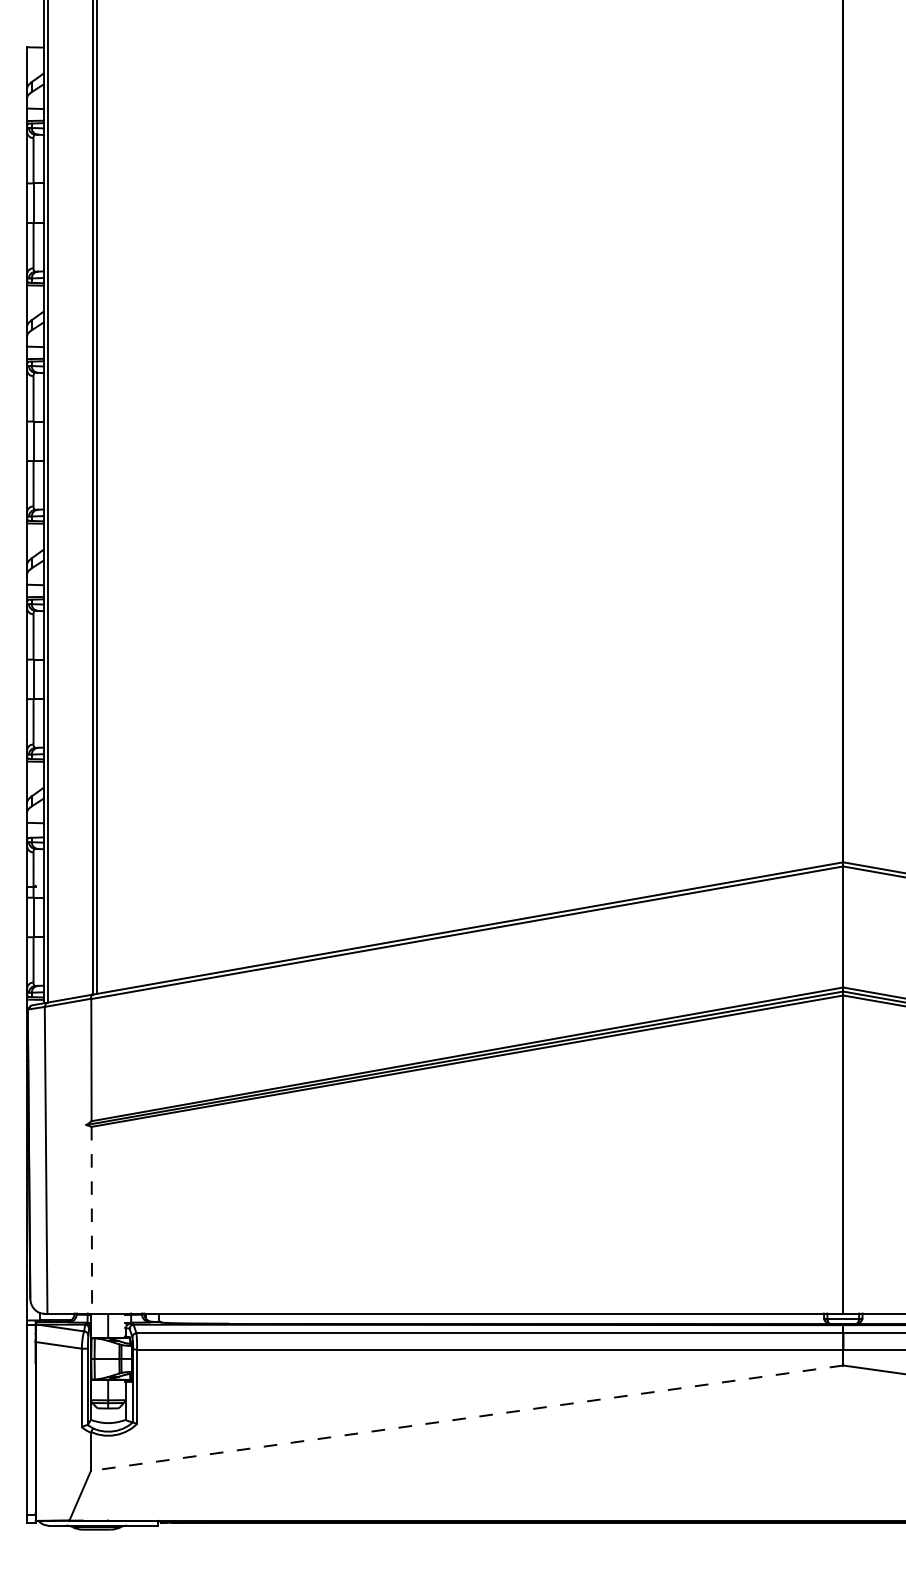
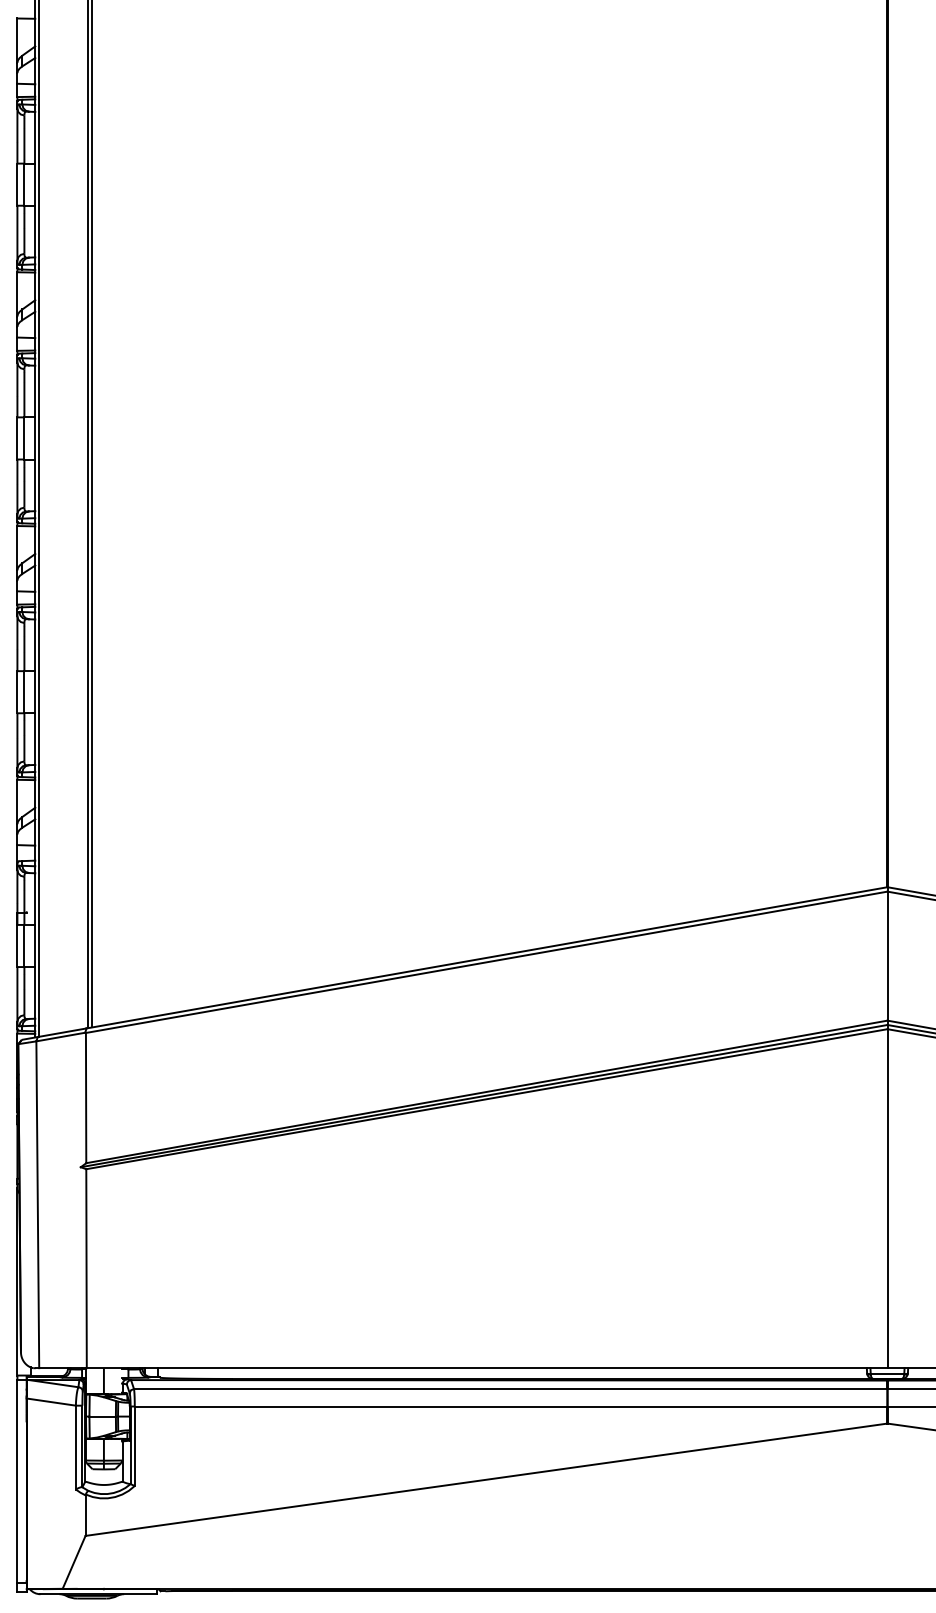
line: (91, 1220) -> (86, 1269), dashed -> solid
line: (467, 1418) -> (486, 1480), dashed -> solid

